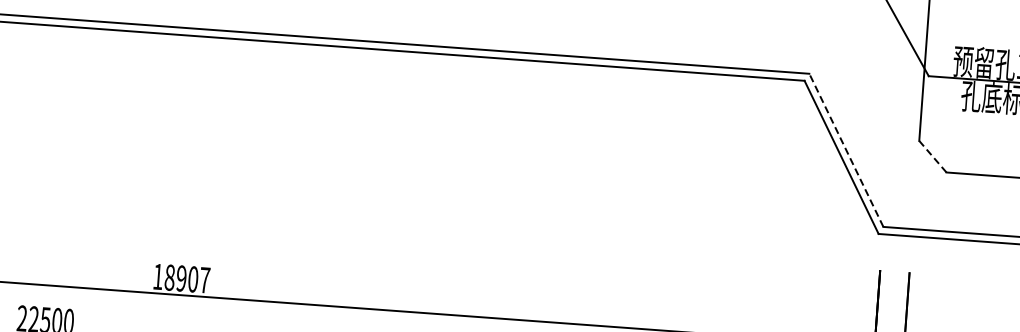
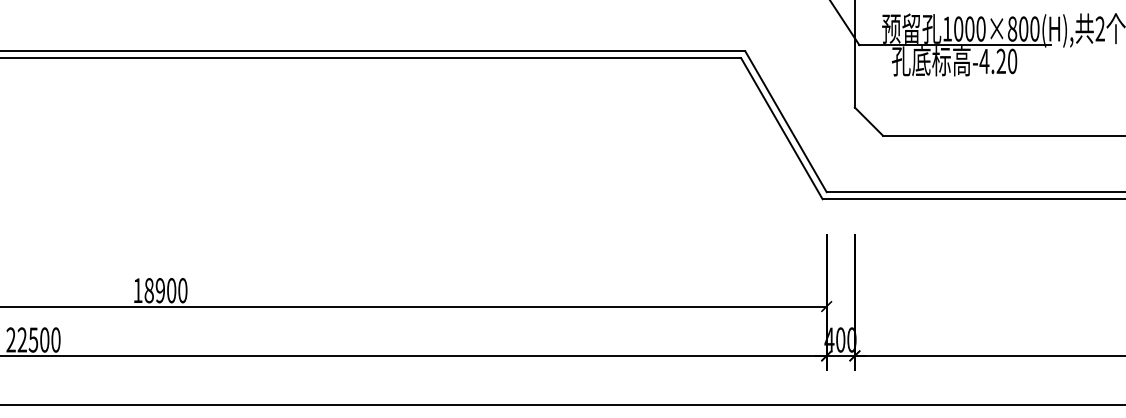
line: (845, 150) -> (785, 121), dashed -> solid
line: (932, 156) -> (868, 121), dashed -> solid
text: (204, 280) -> (182, 290), 18907 -> 18900

